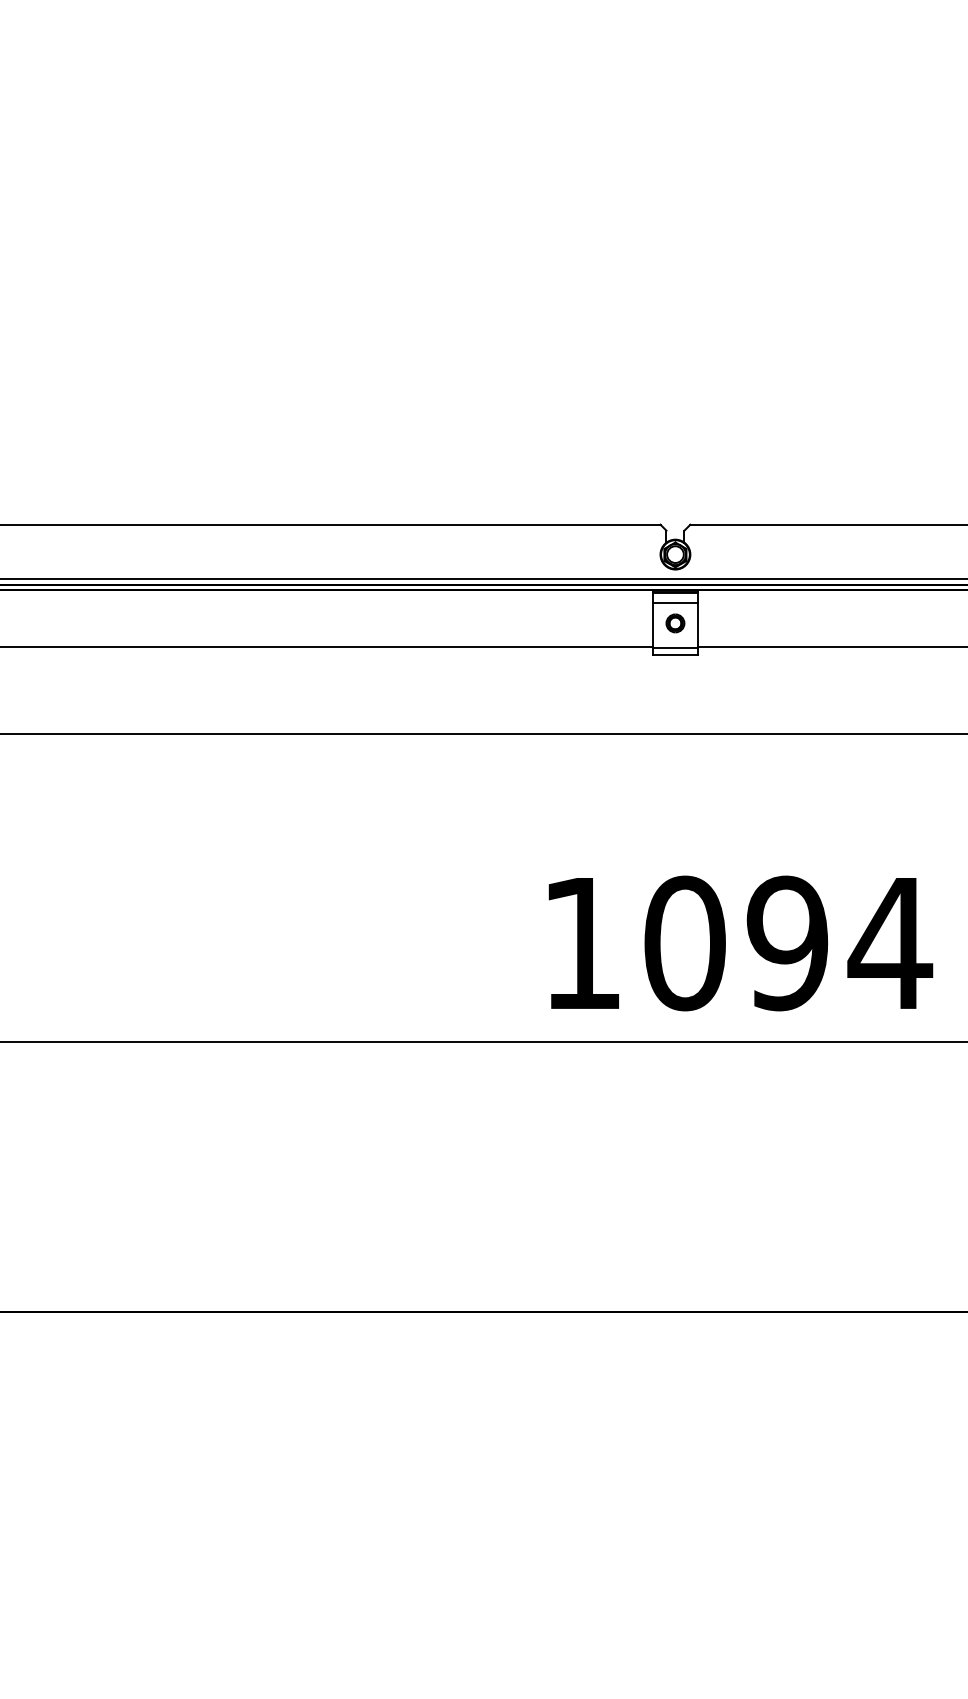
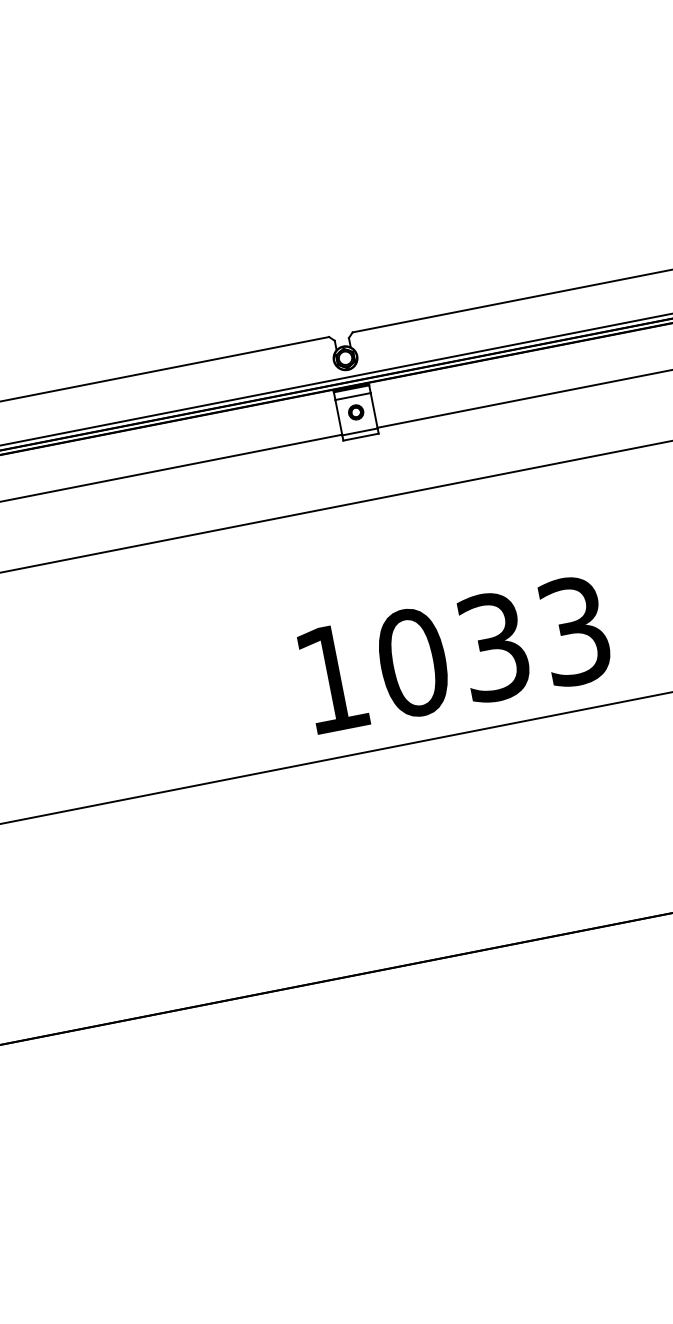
text: (839, 943) -> (534, 638), 1094 -> 1033

